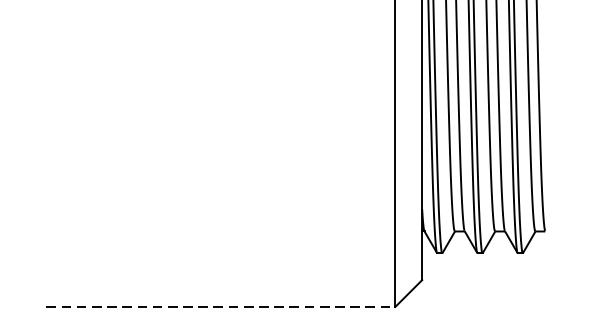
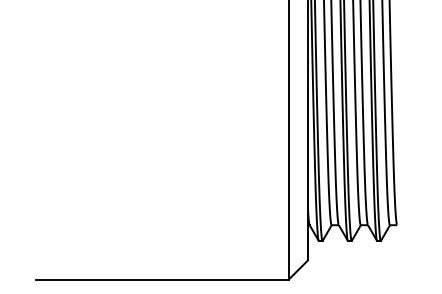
line: (221, 306) -> (162, 279), dashed -> solid

